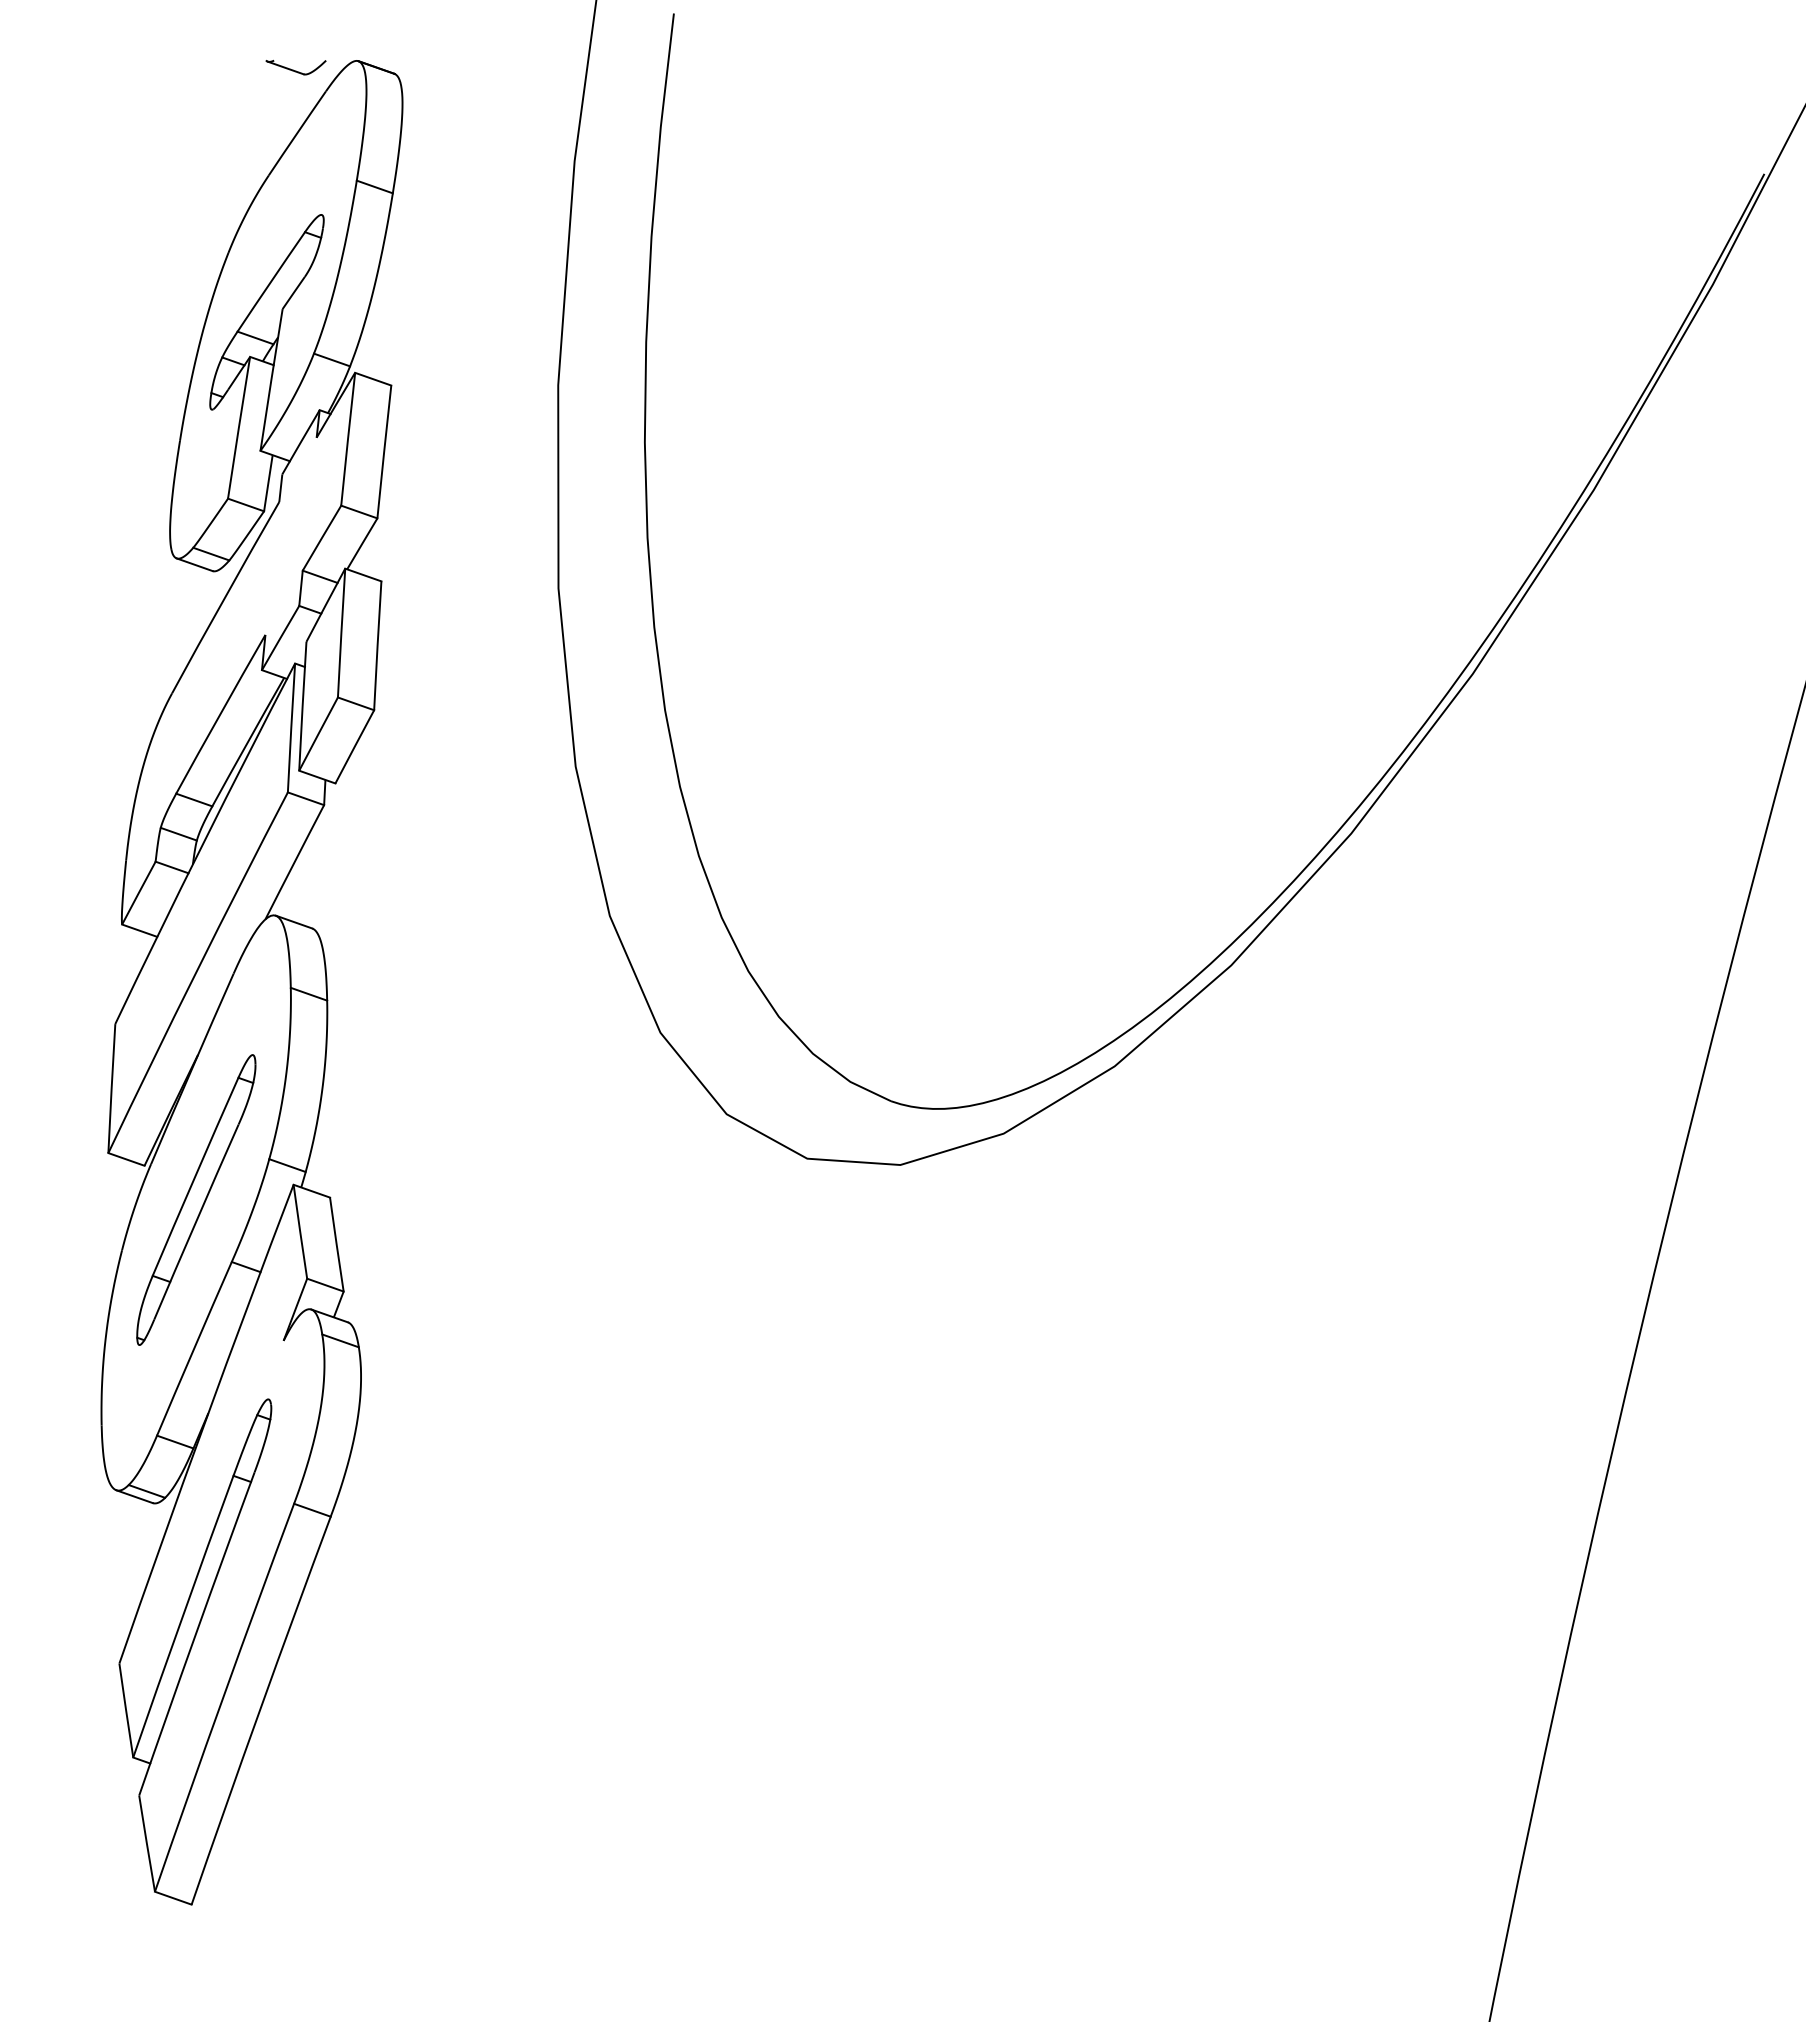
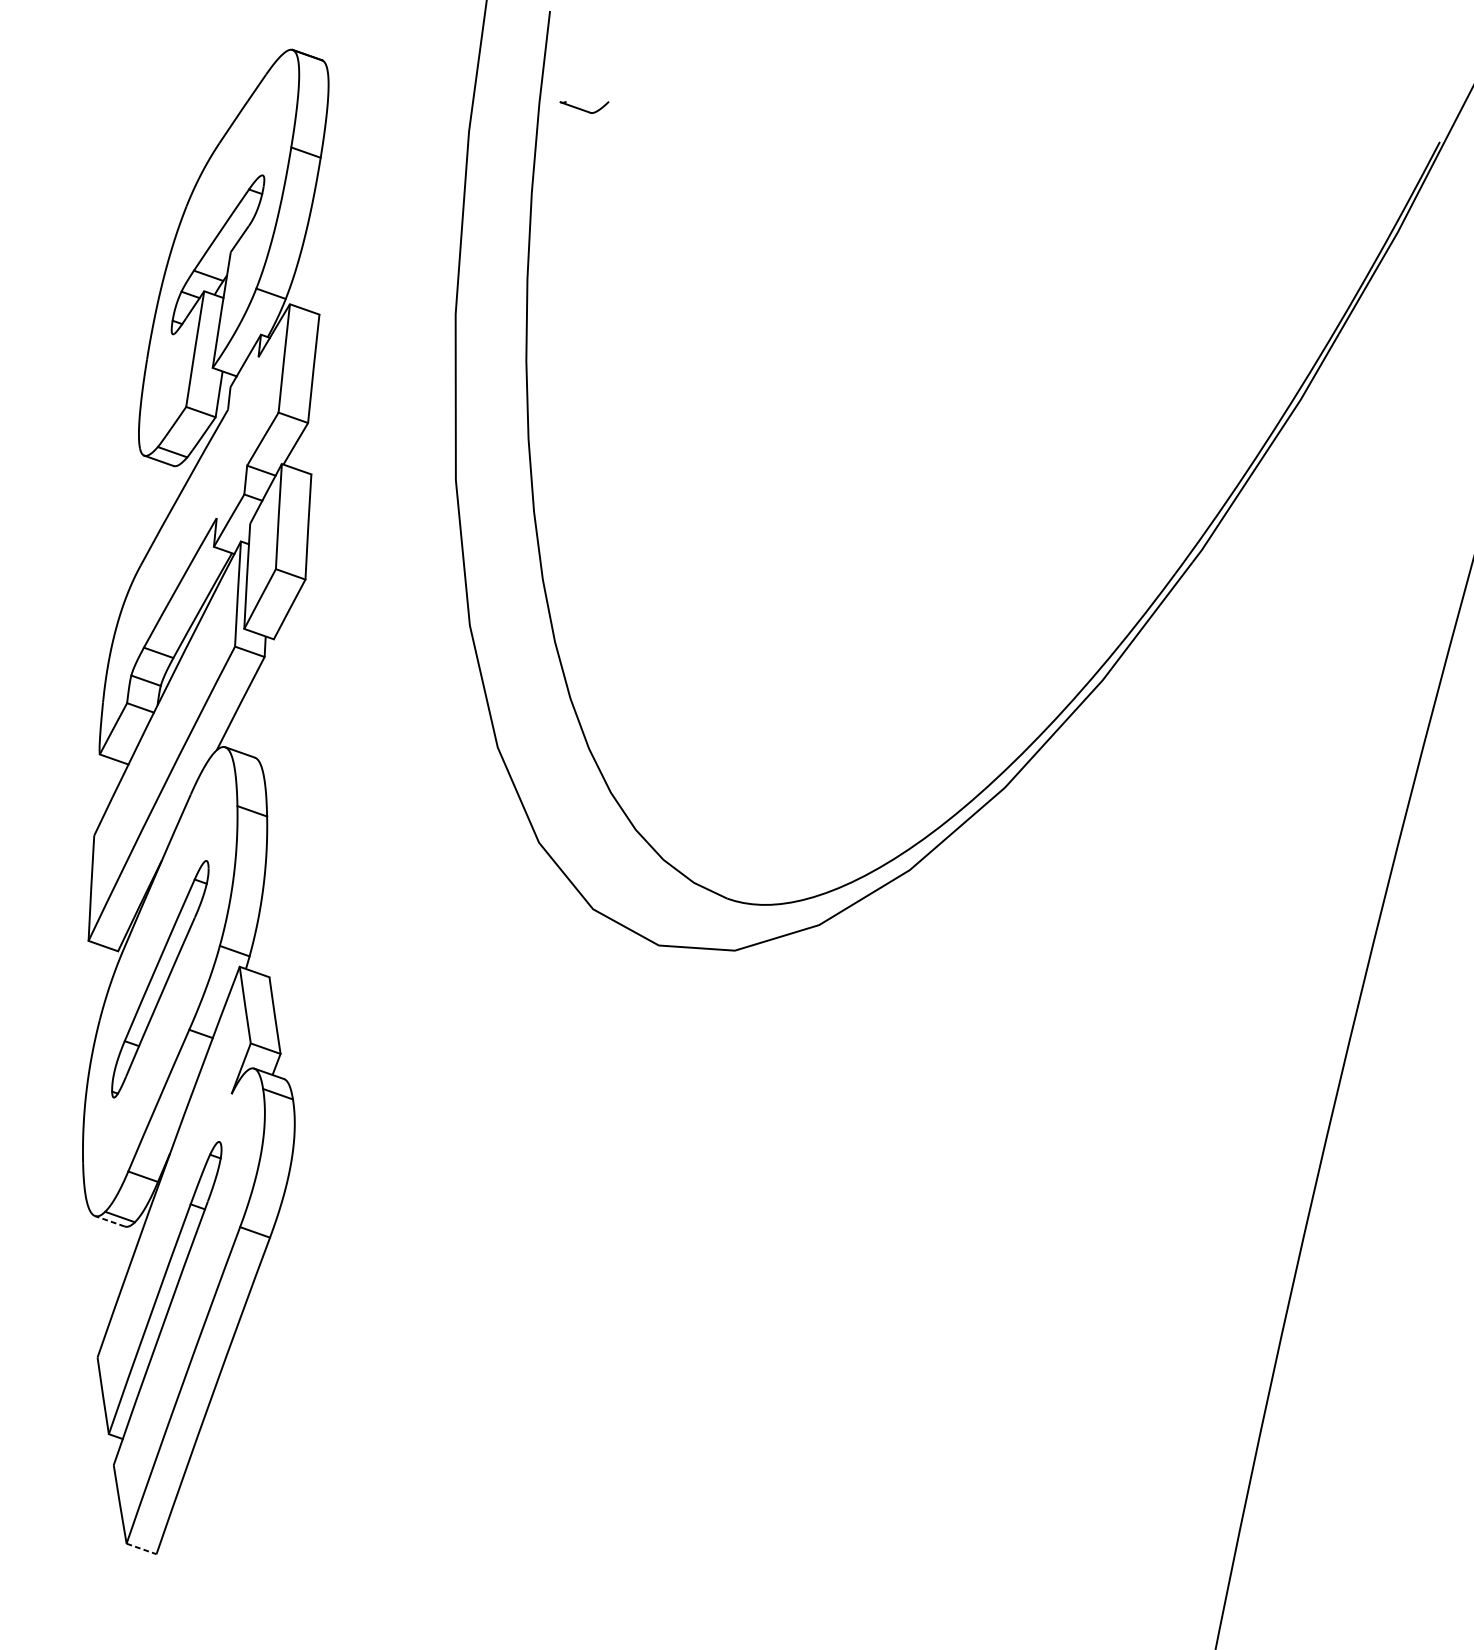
part: (295, 67) -> (584, 107), moved
line: (134, 1496) -> (109, 1221), solid -> dashed
line: (173, 1898) -> (141, 1549), solid -> dashed

